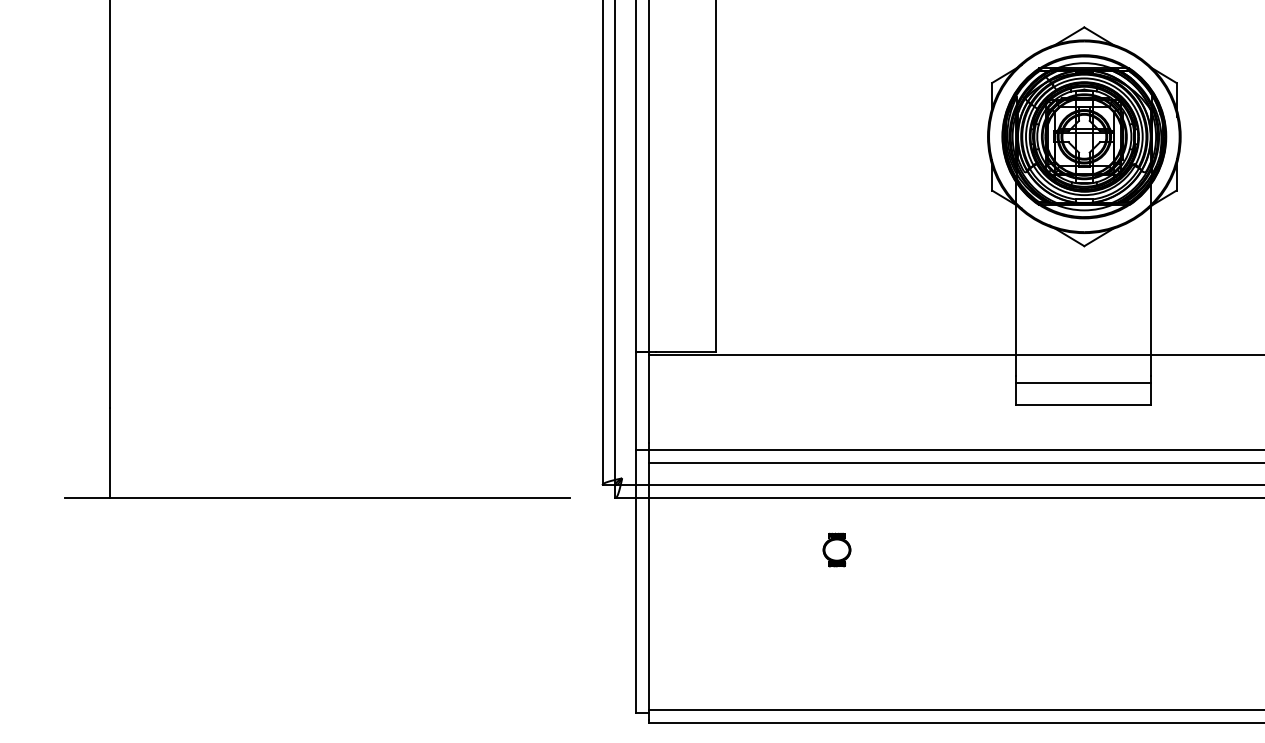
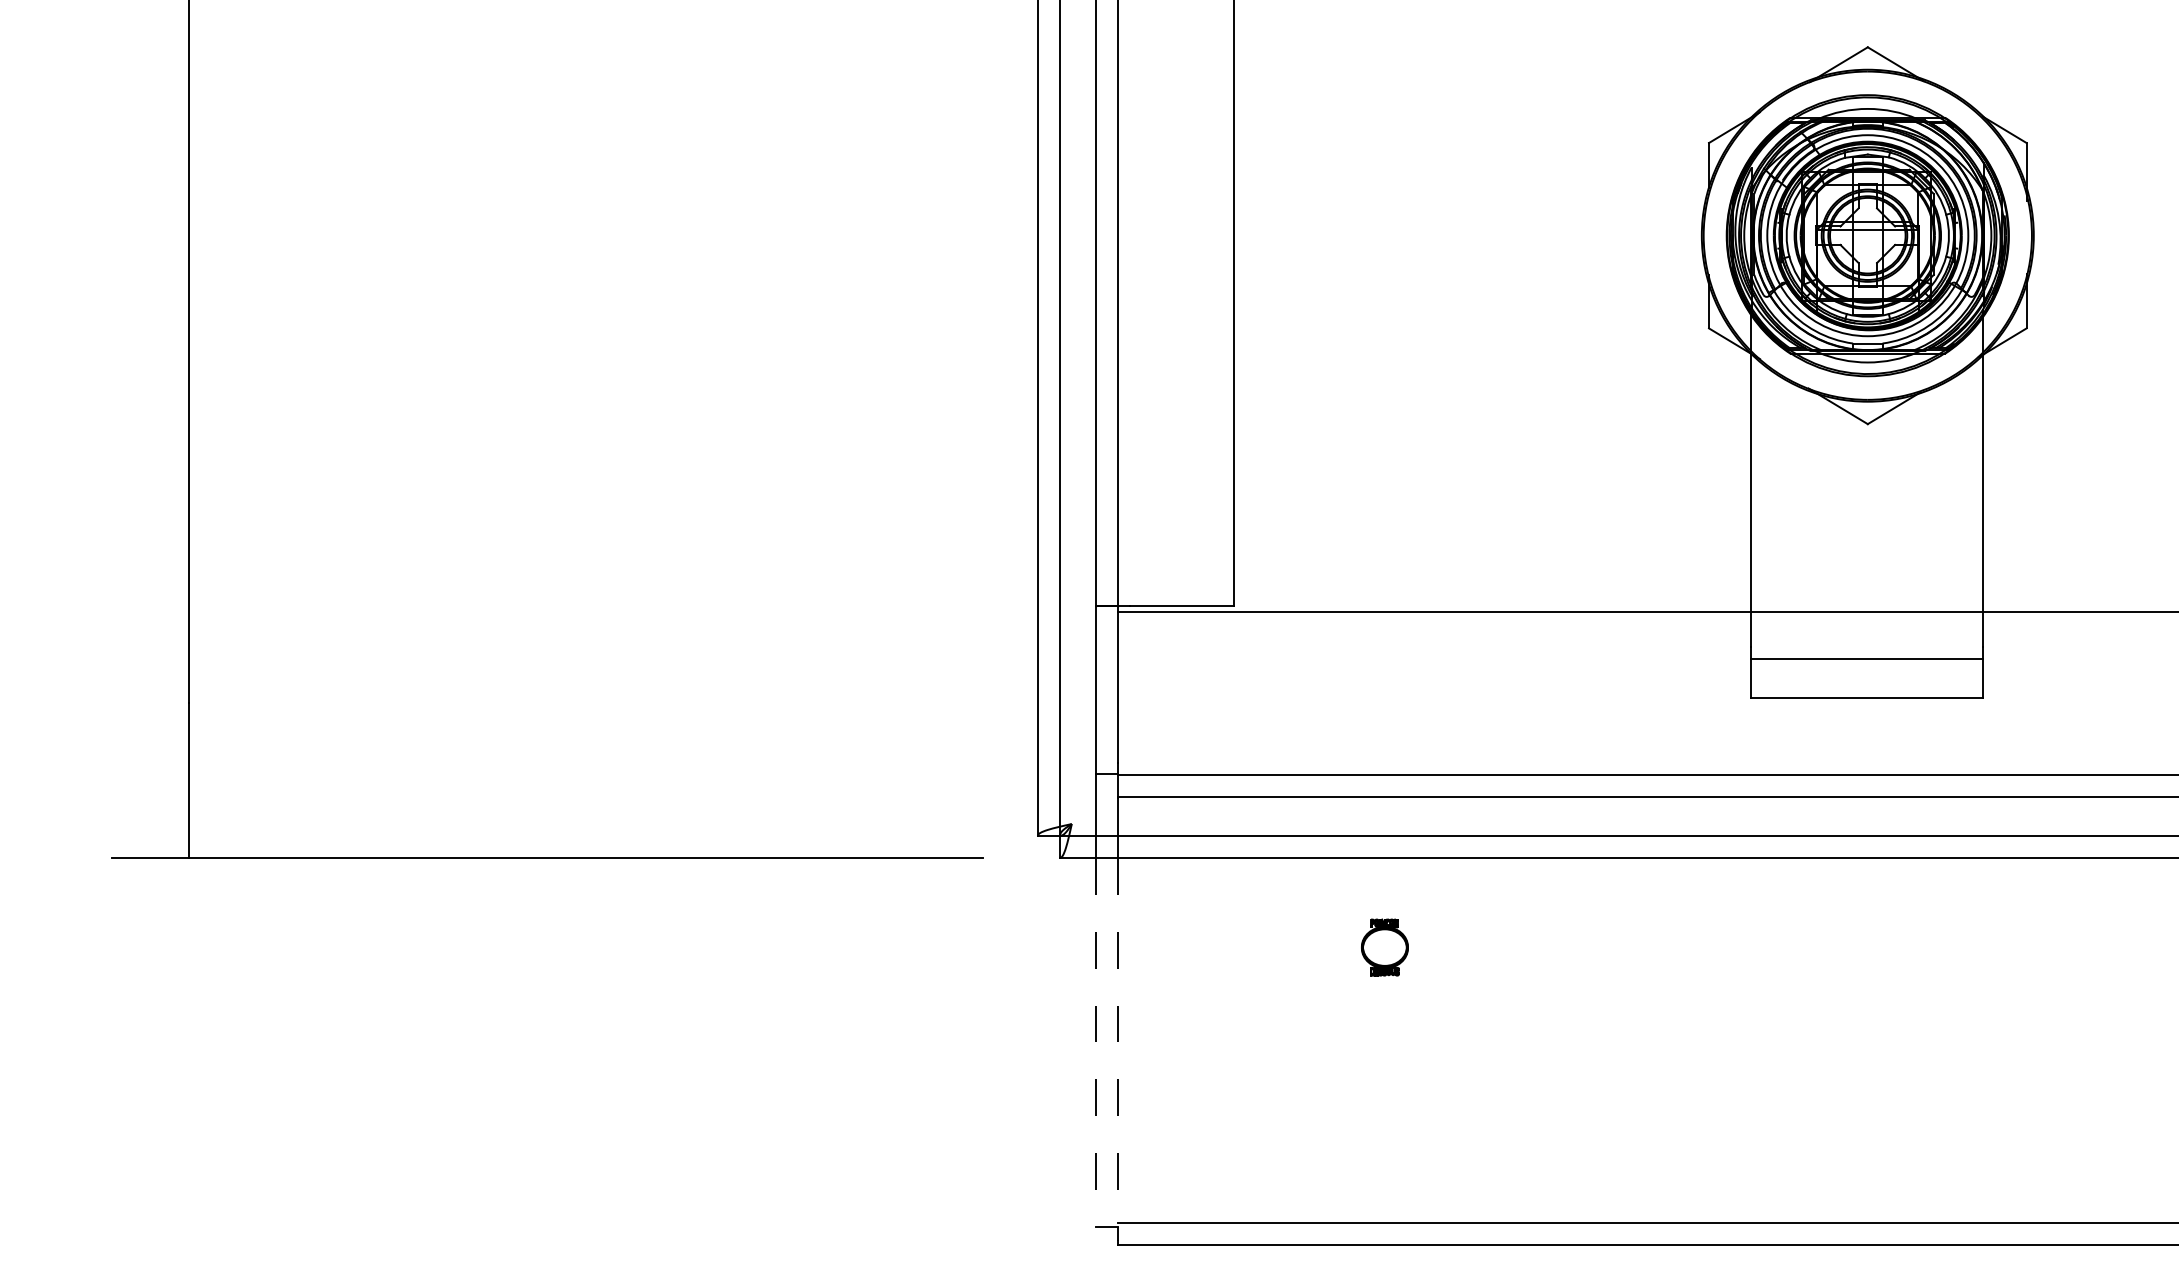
part: (836, 549) -> (1384, 946), moved
line: (636, 605) -> (1096, 1043), solid -> dashed
line: (648, 609) -> (1117, 1049), solid -> dashed

